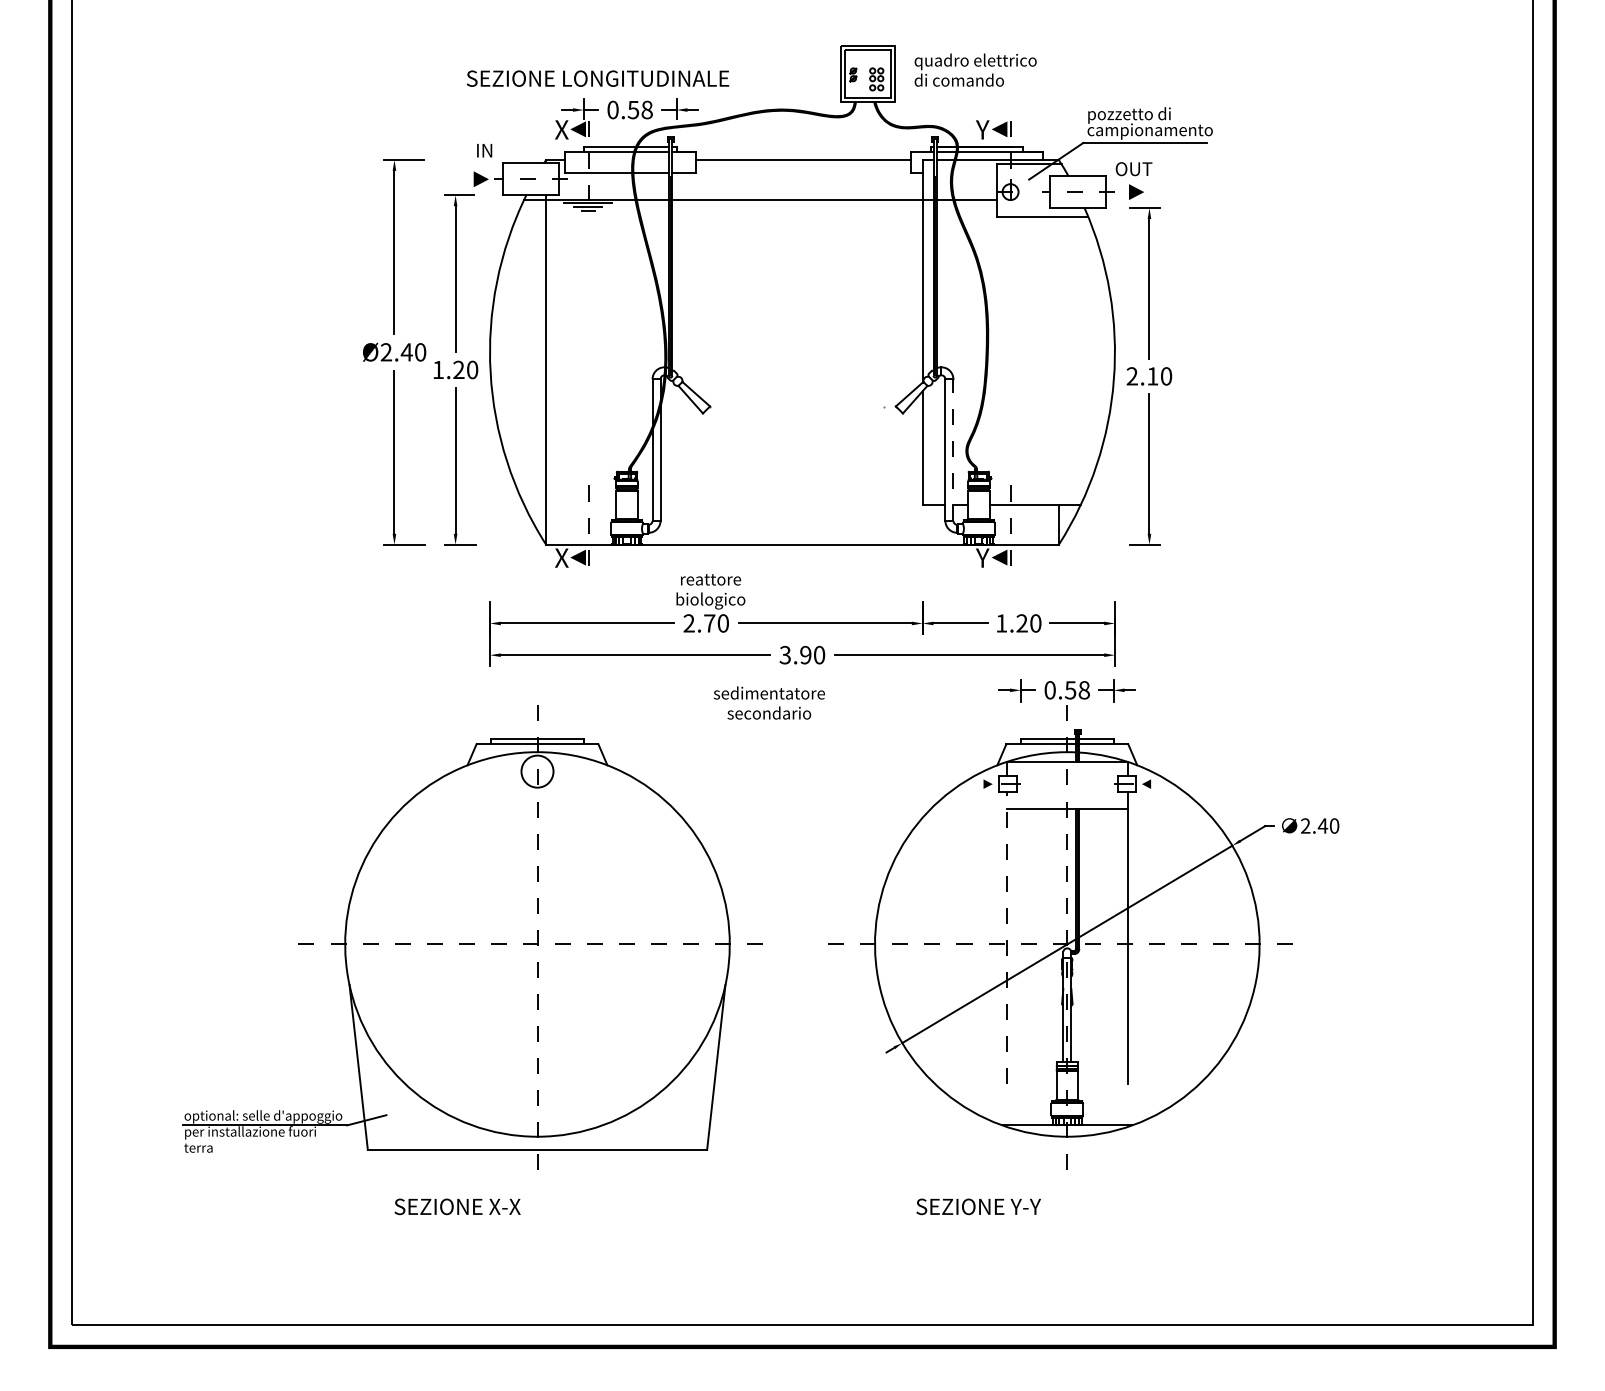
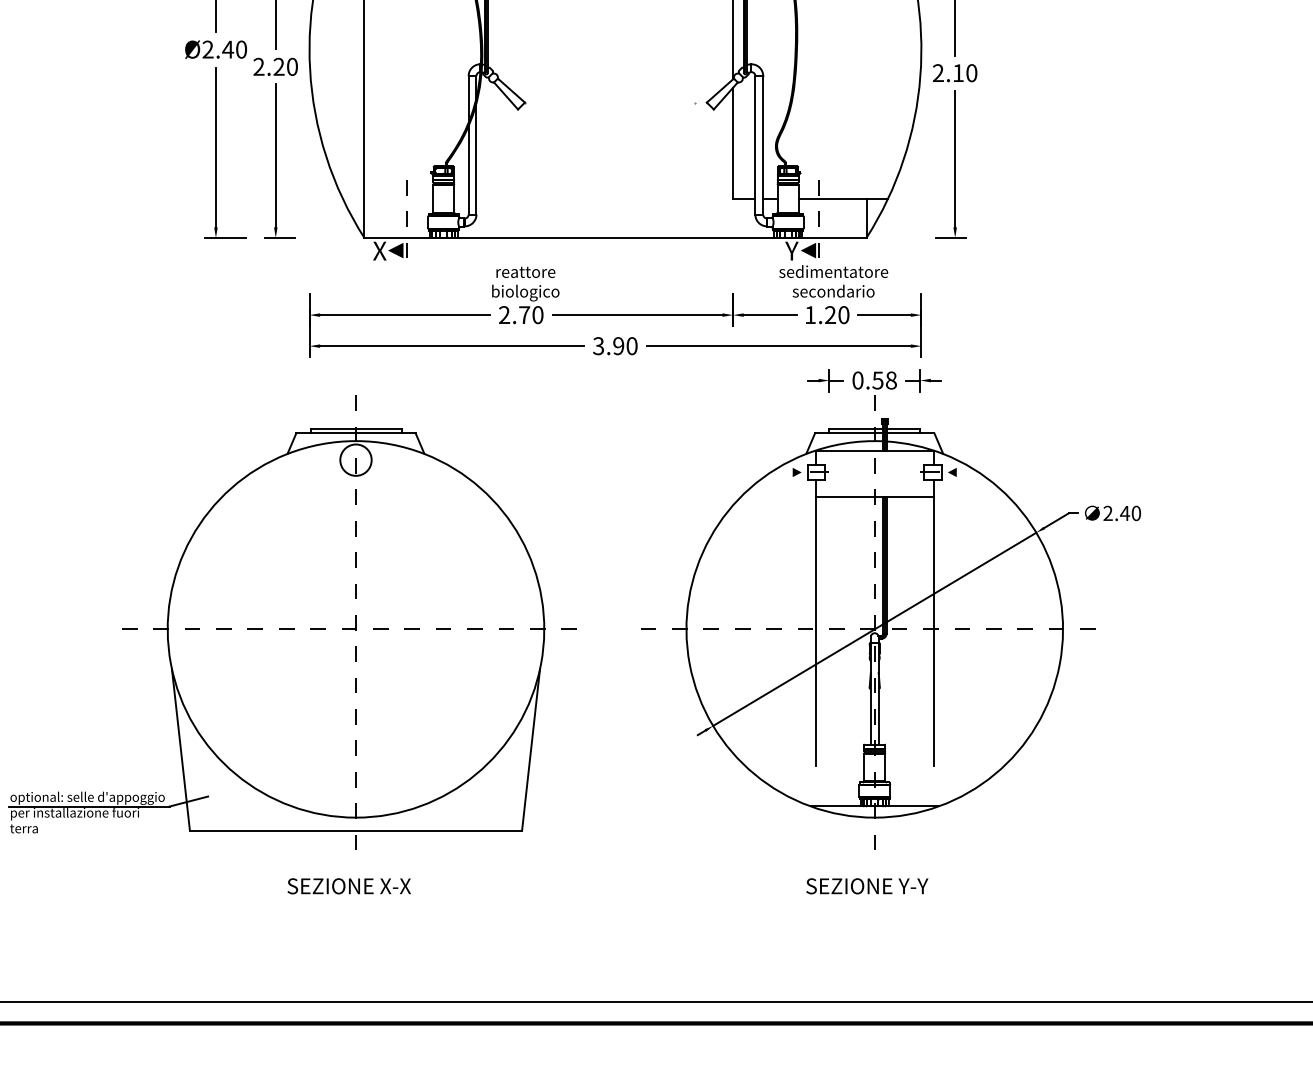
text: (438, 369) -> (259, 66), 1.20 -> 2.20
line: (953, 450) -> (763, 145), dashed -> solid
text: (768, 702) -> (832, 280), moved
line: (1006, 937) -> (815, 622), dashed -> solid
text: (457, 1206) -> (349, 885), moved
text: (978, 1206) -> (867, 885), moved

